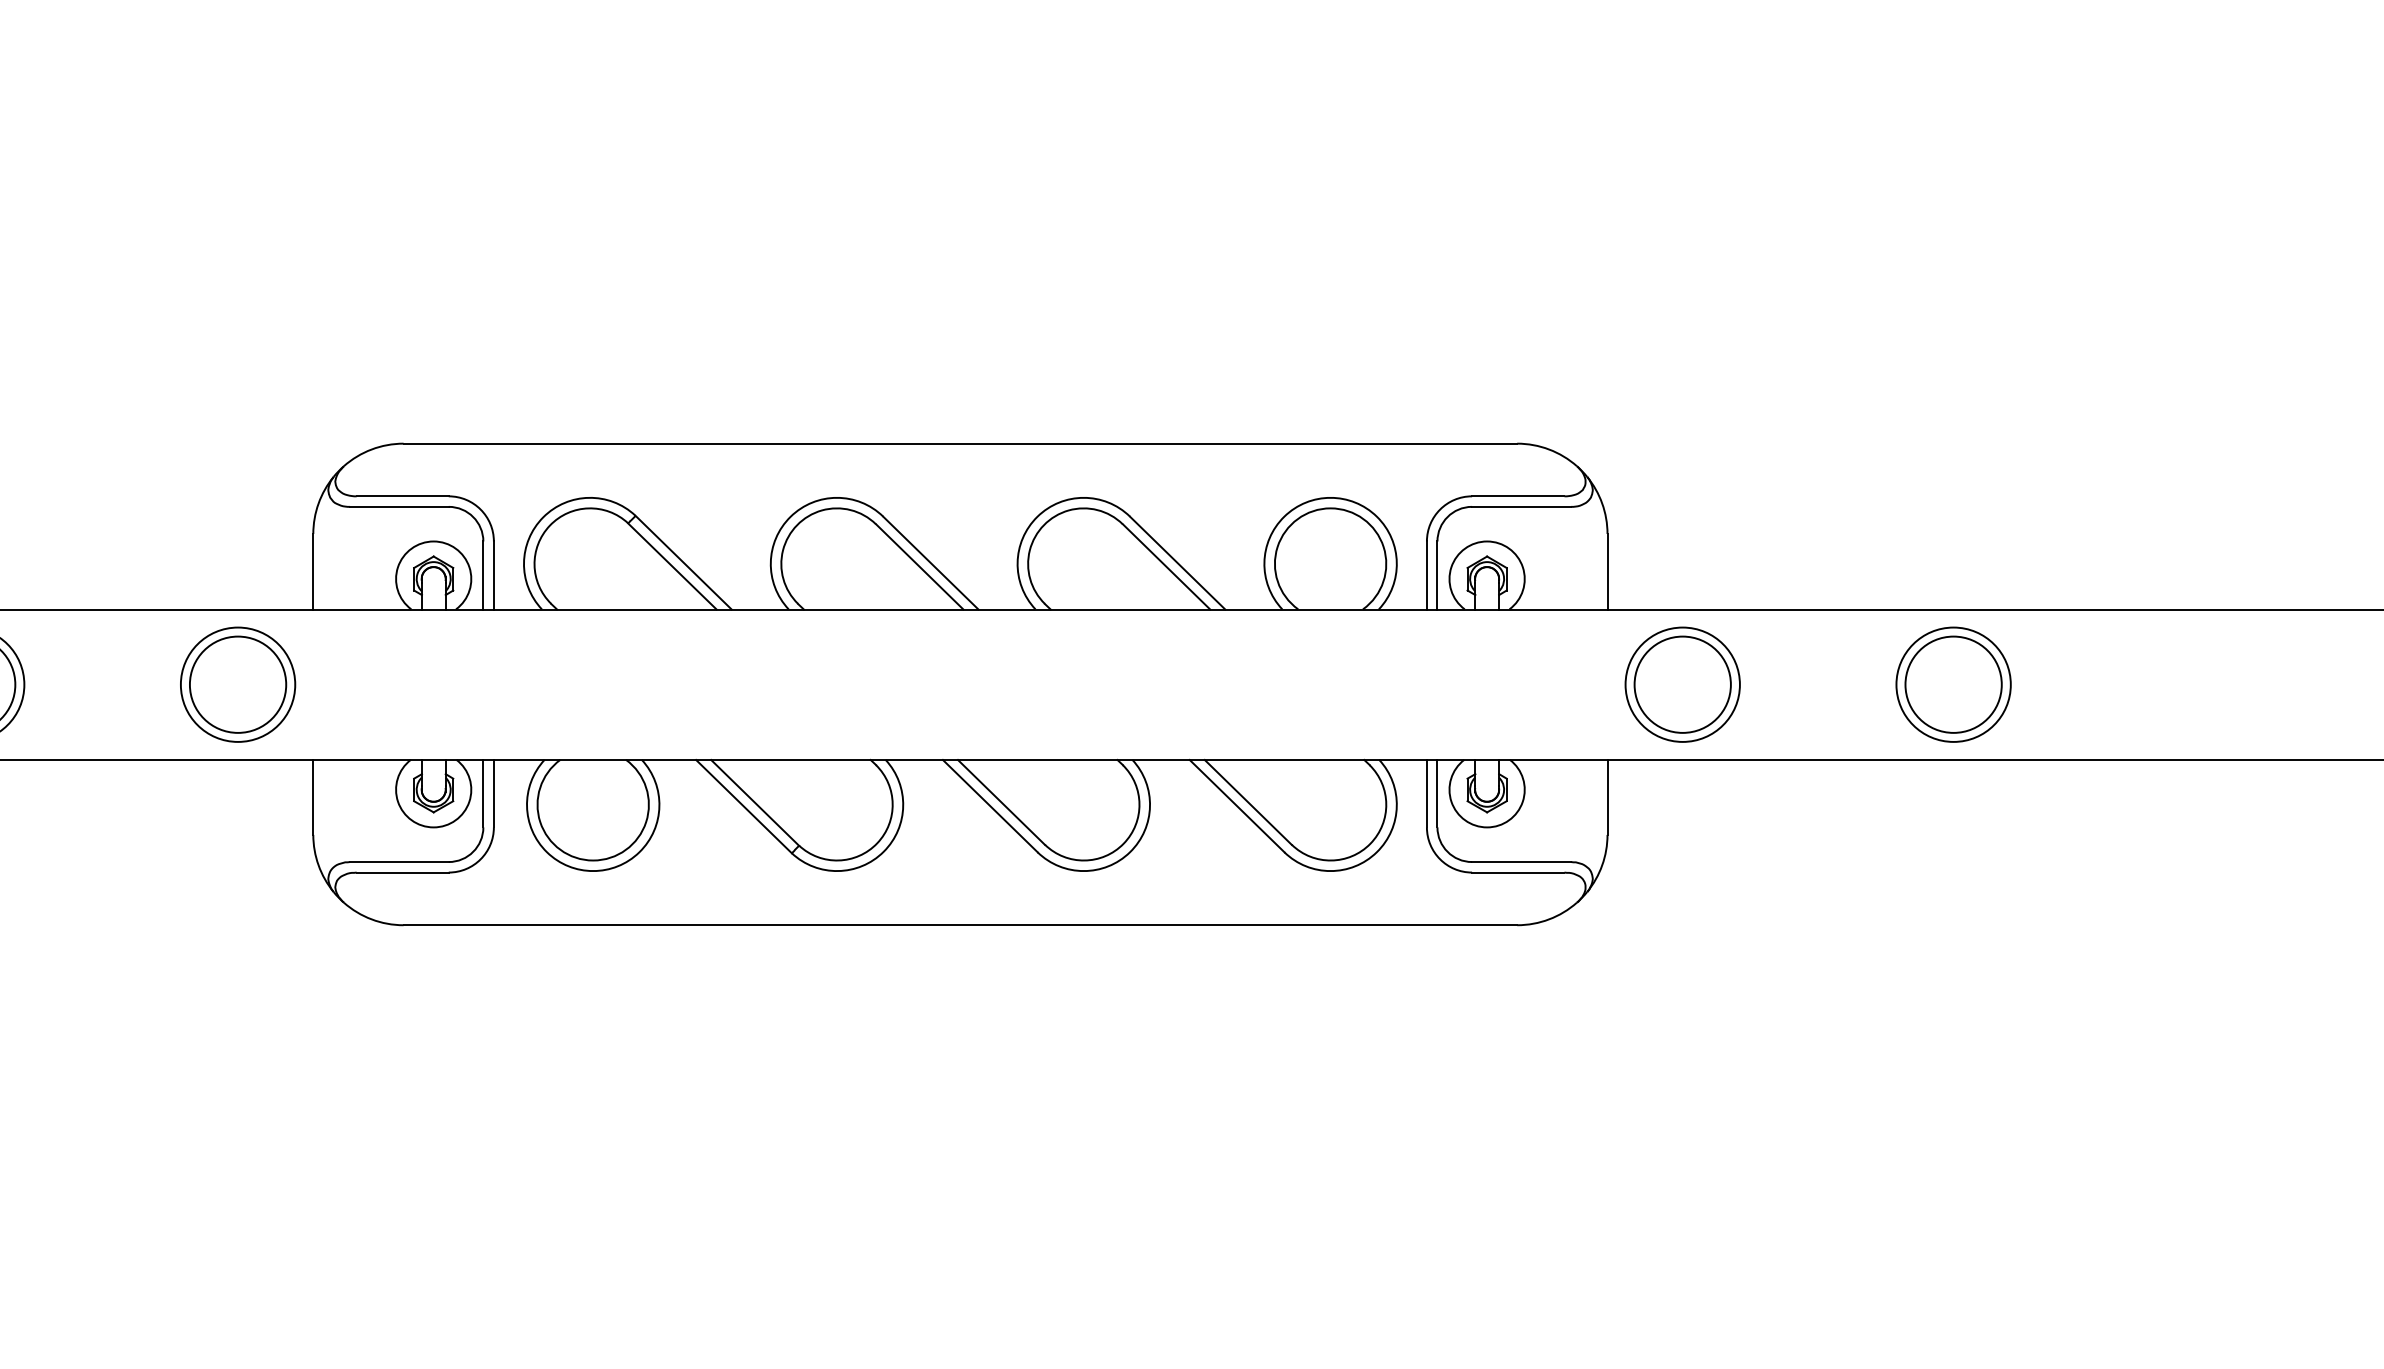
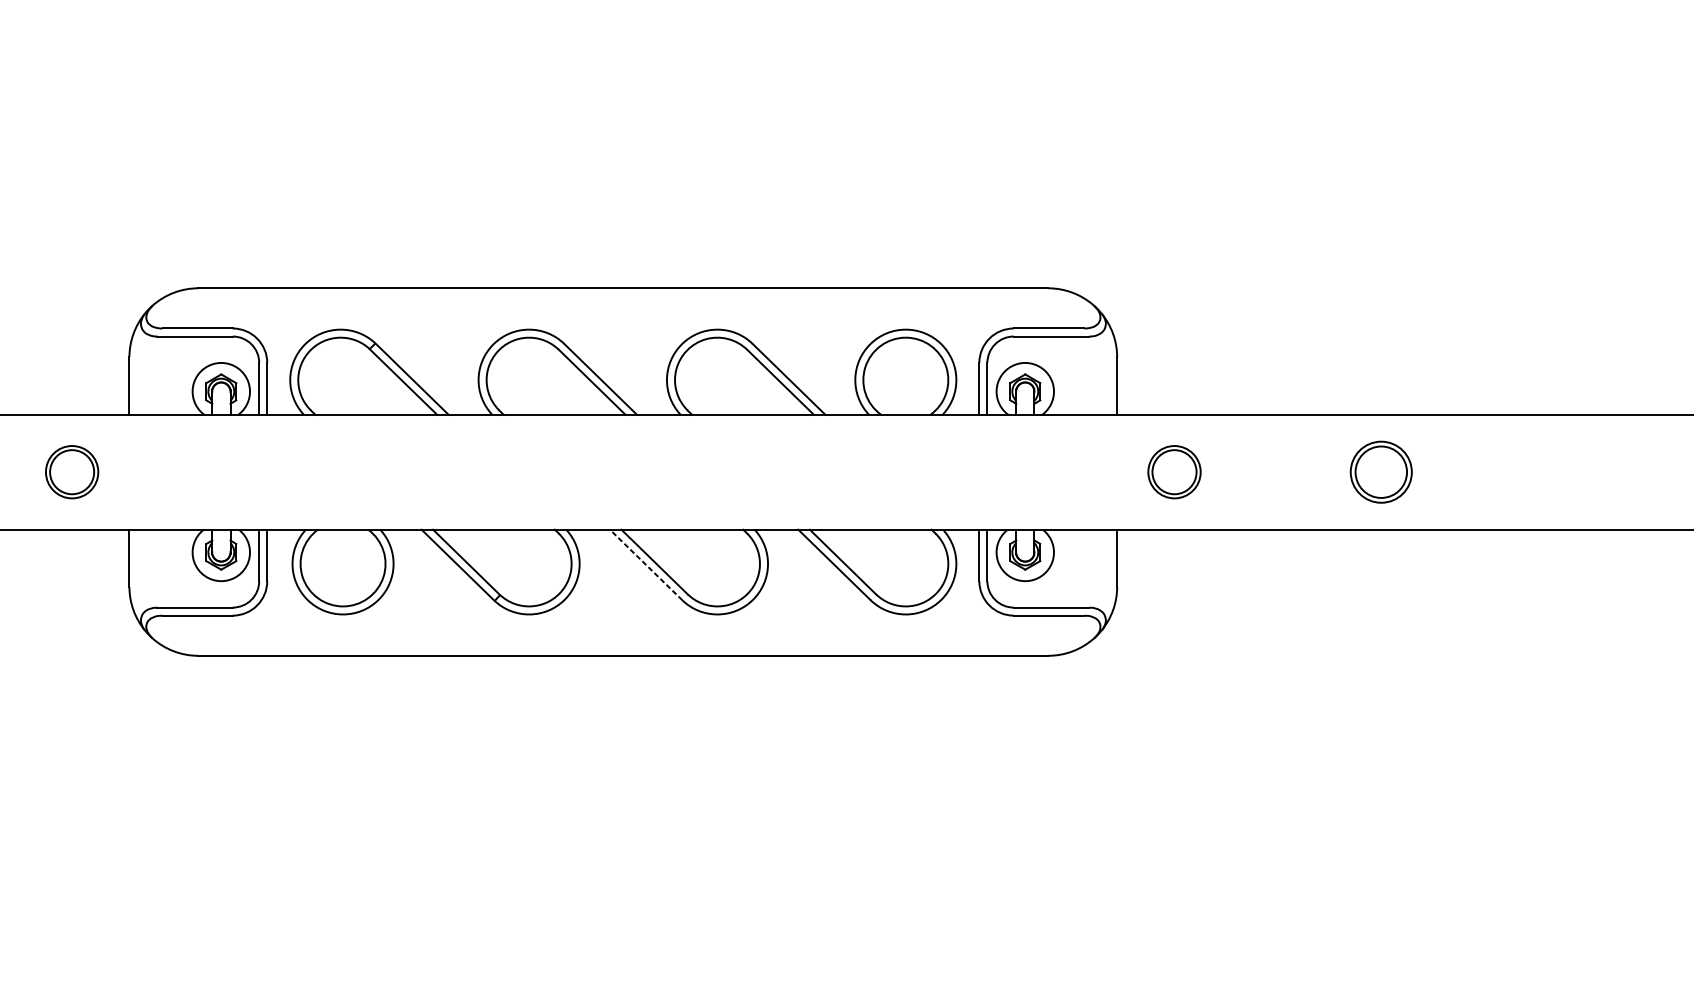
part: (238, 684) -> (72, 472), size x0.6
part: (1682, 684) -> (1174, 472), size x0.6
part: (1953, 684) -> (1381, 472), size x0.7
line: (990, 805) -> (646, 564), solid -> dashed

